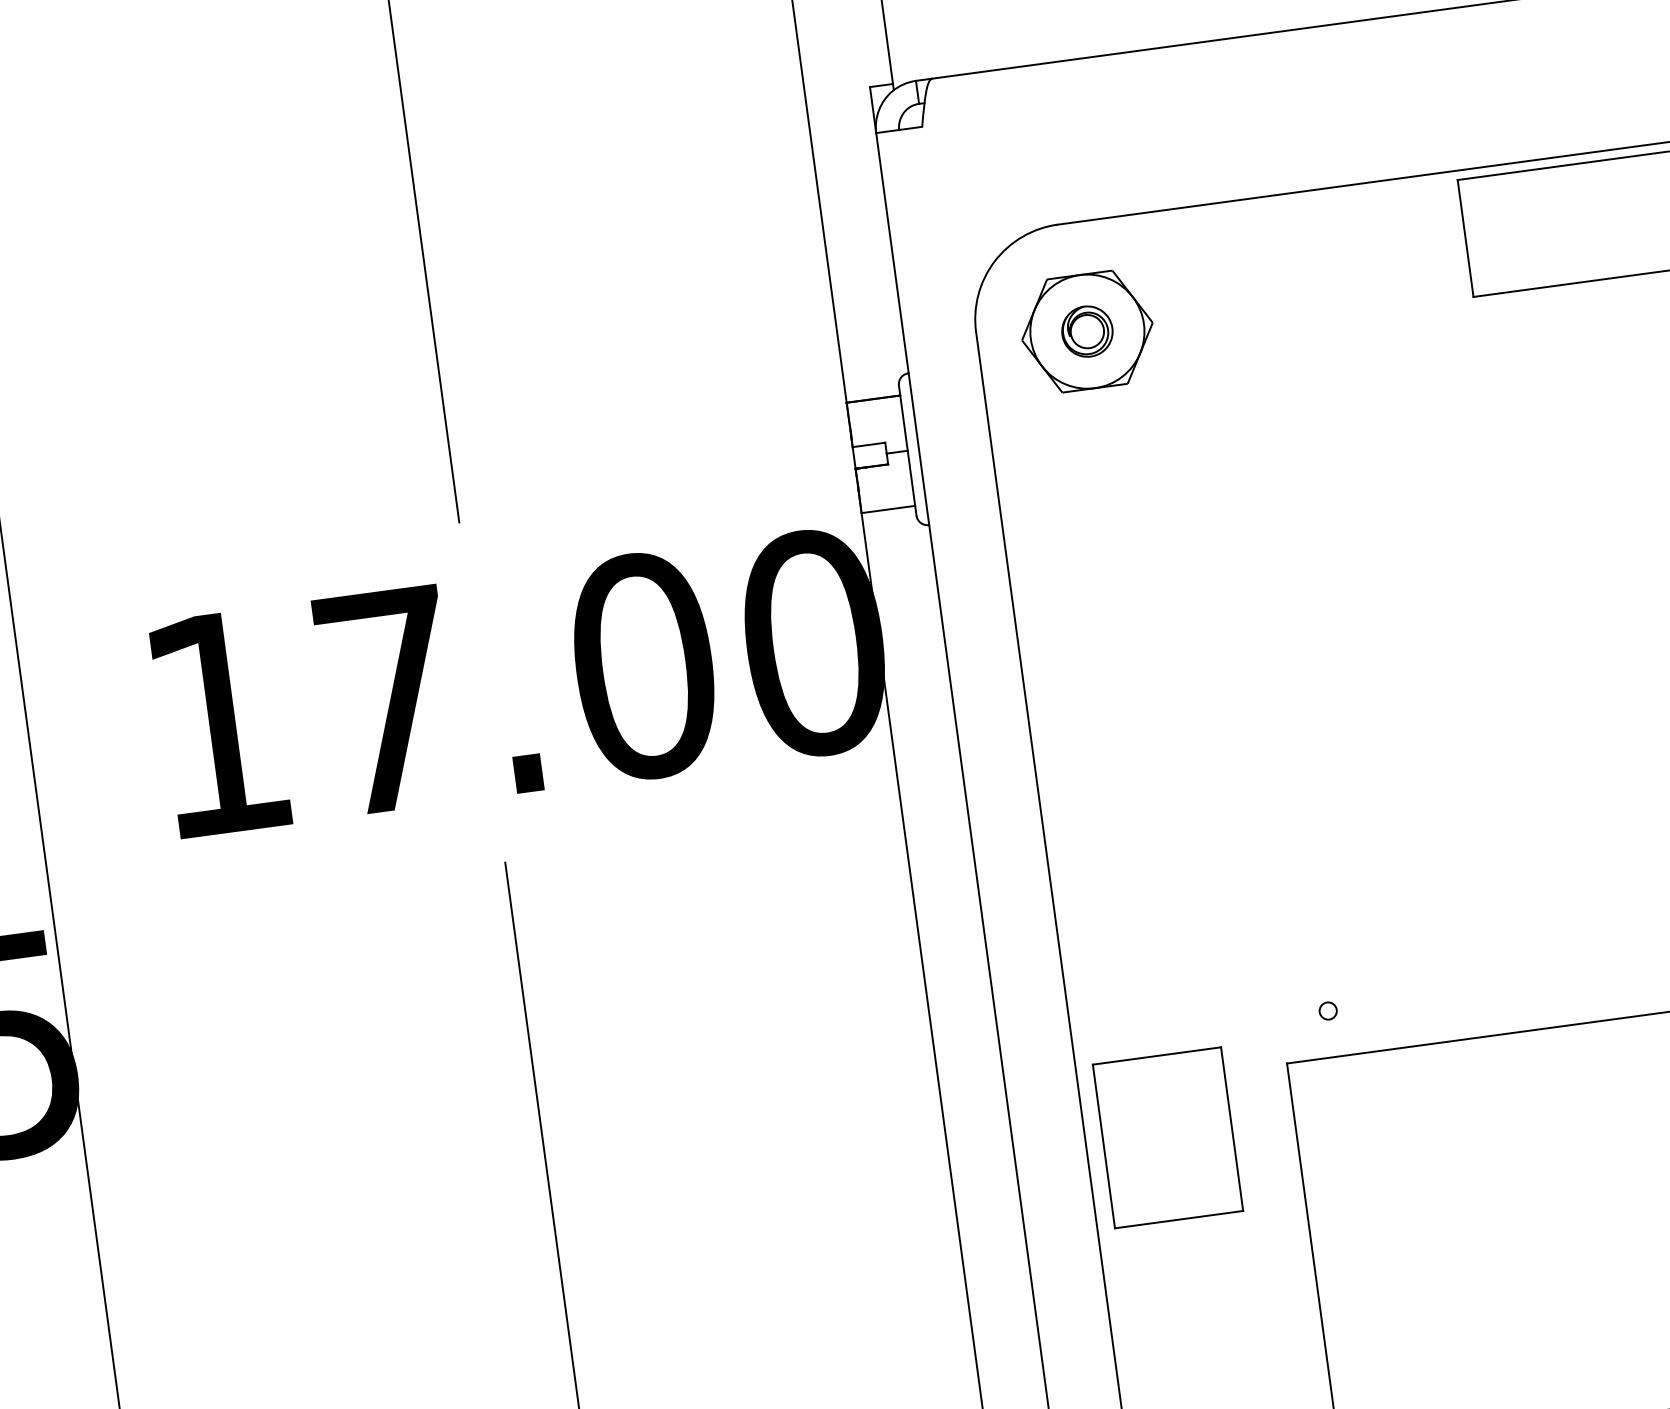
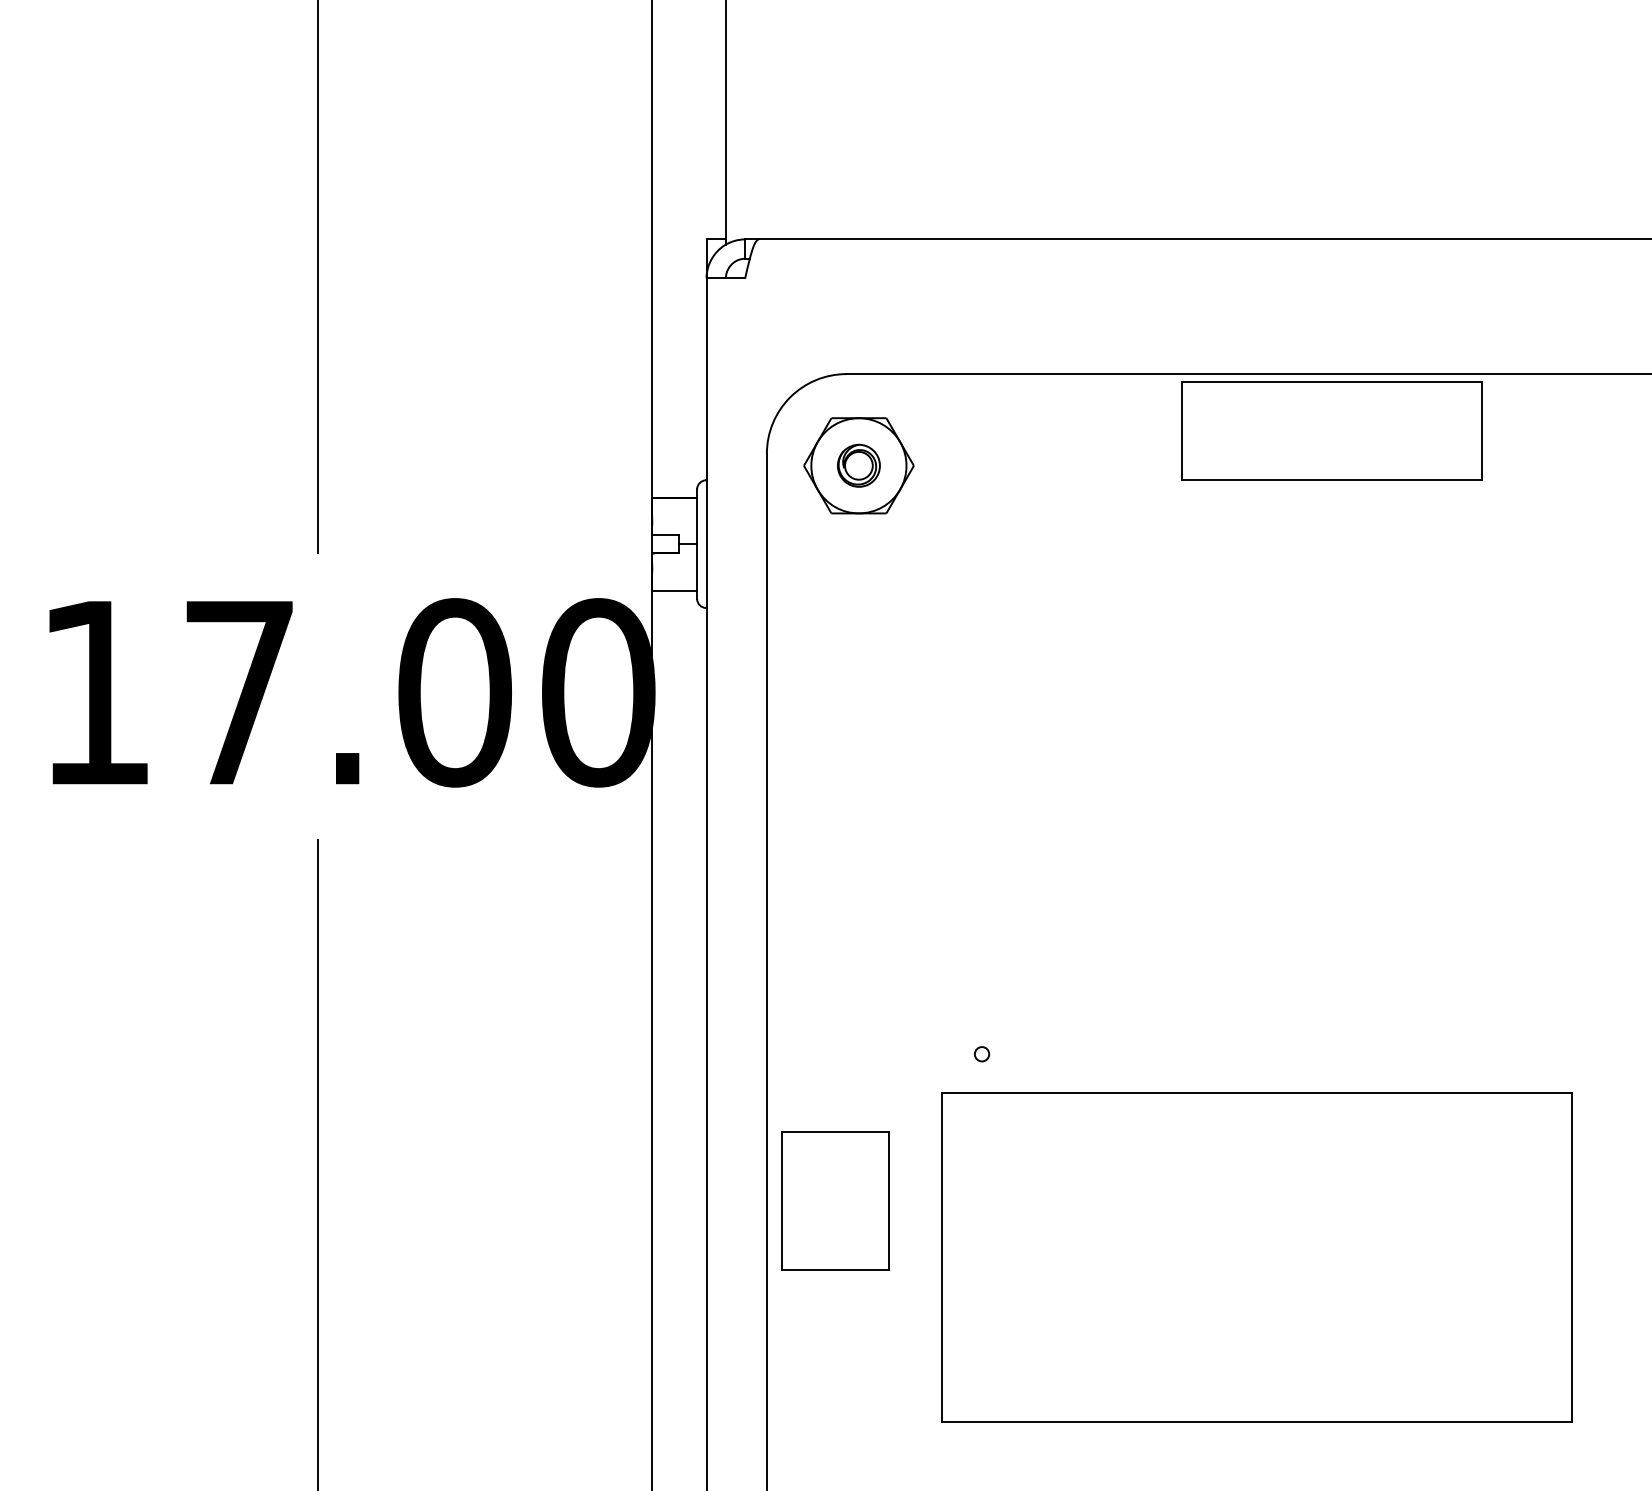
part: (1167, 1137) -> (835, 1200), moved

